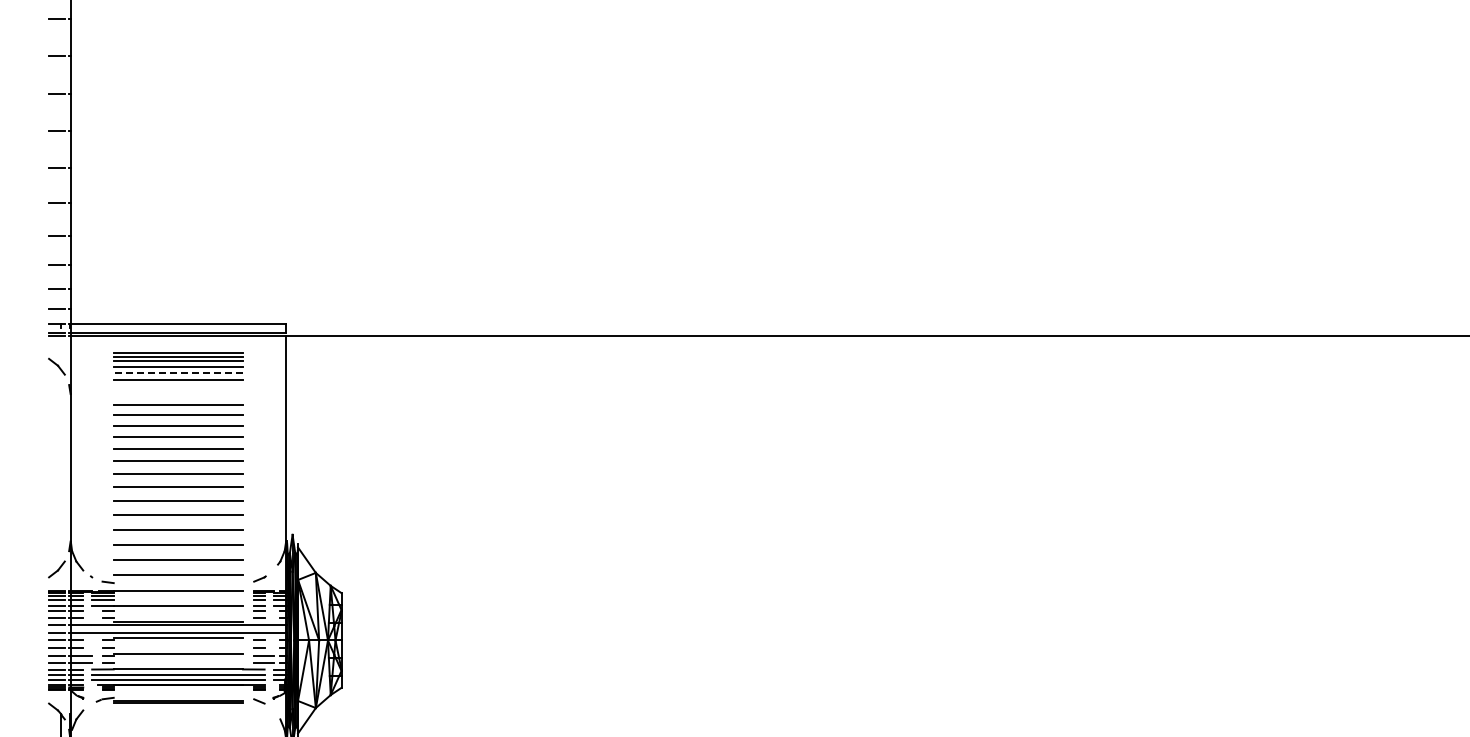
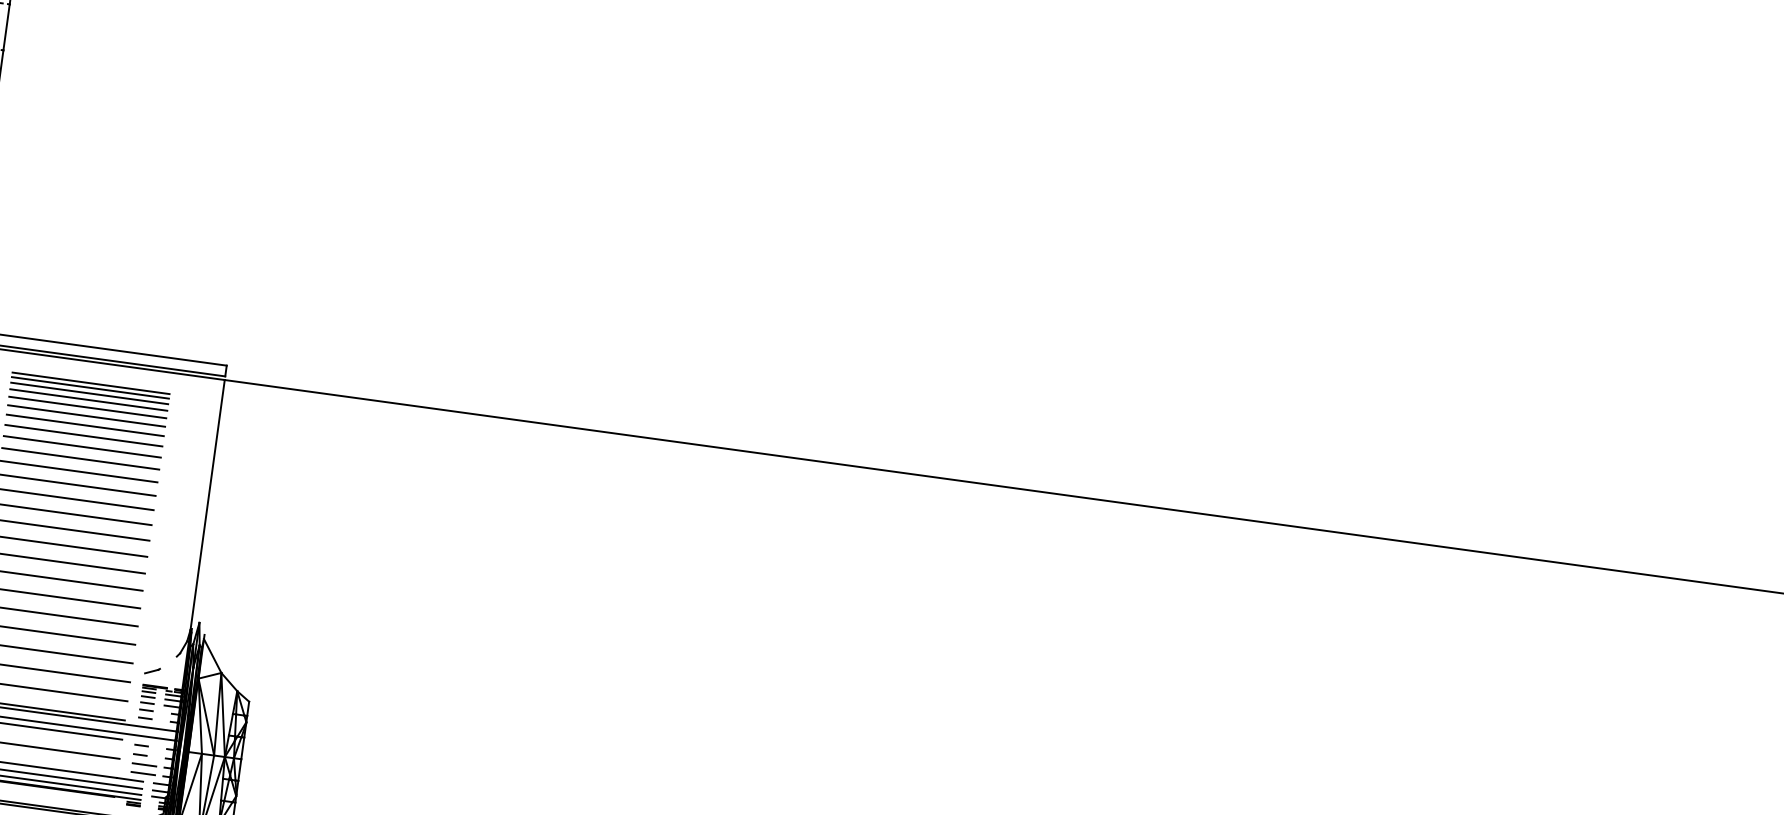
line: (178, 373) -> (87, 408), dashed -> solid
line: (178, 387) -> (85, 425), added
line: (178, 396) -> (83, 436), added

